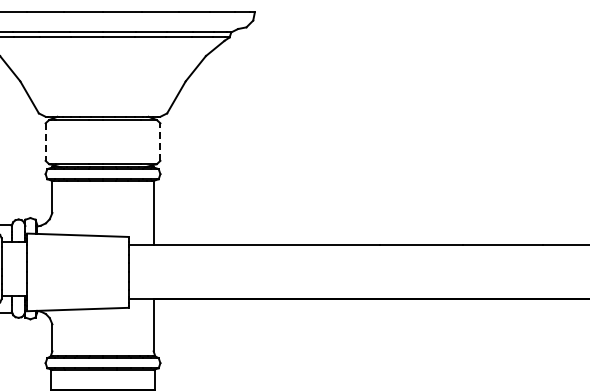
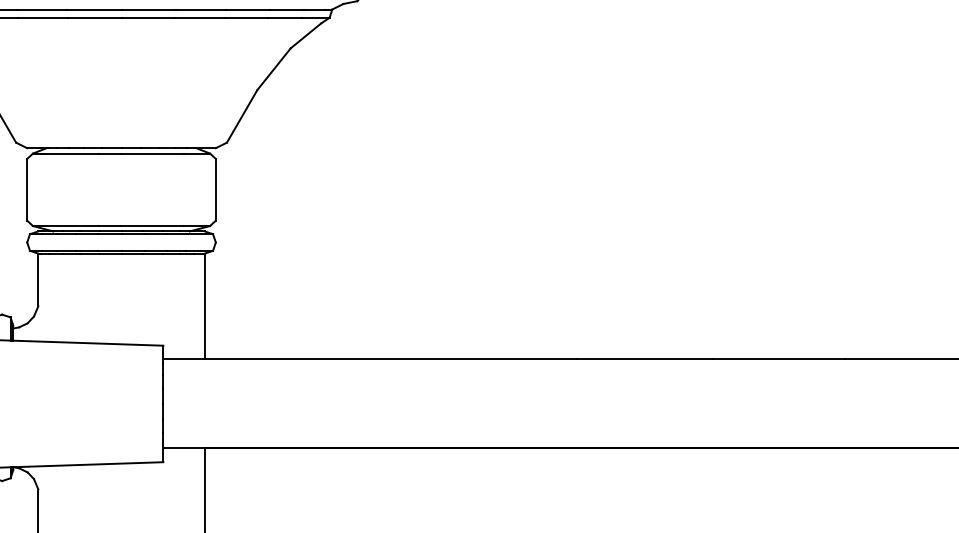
line: (45, 142) -> (26, 190), dashed -> solid
line: (160, 142) -> (215, 190), dashed -> solid

